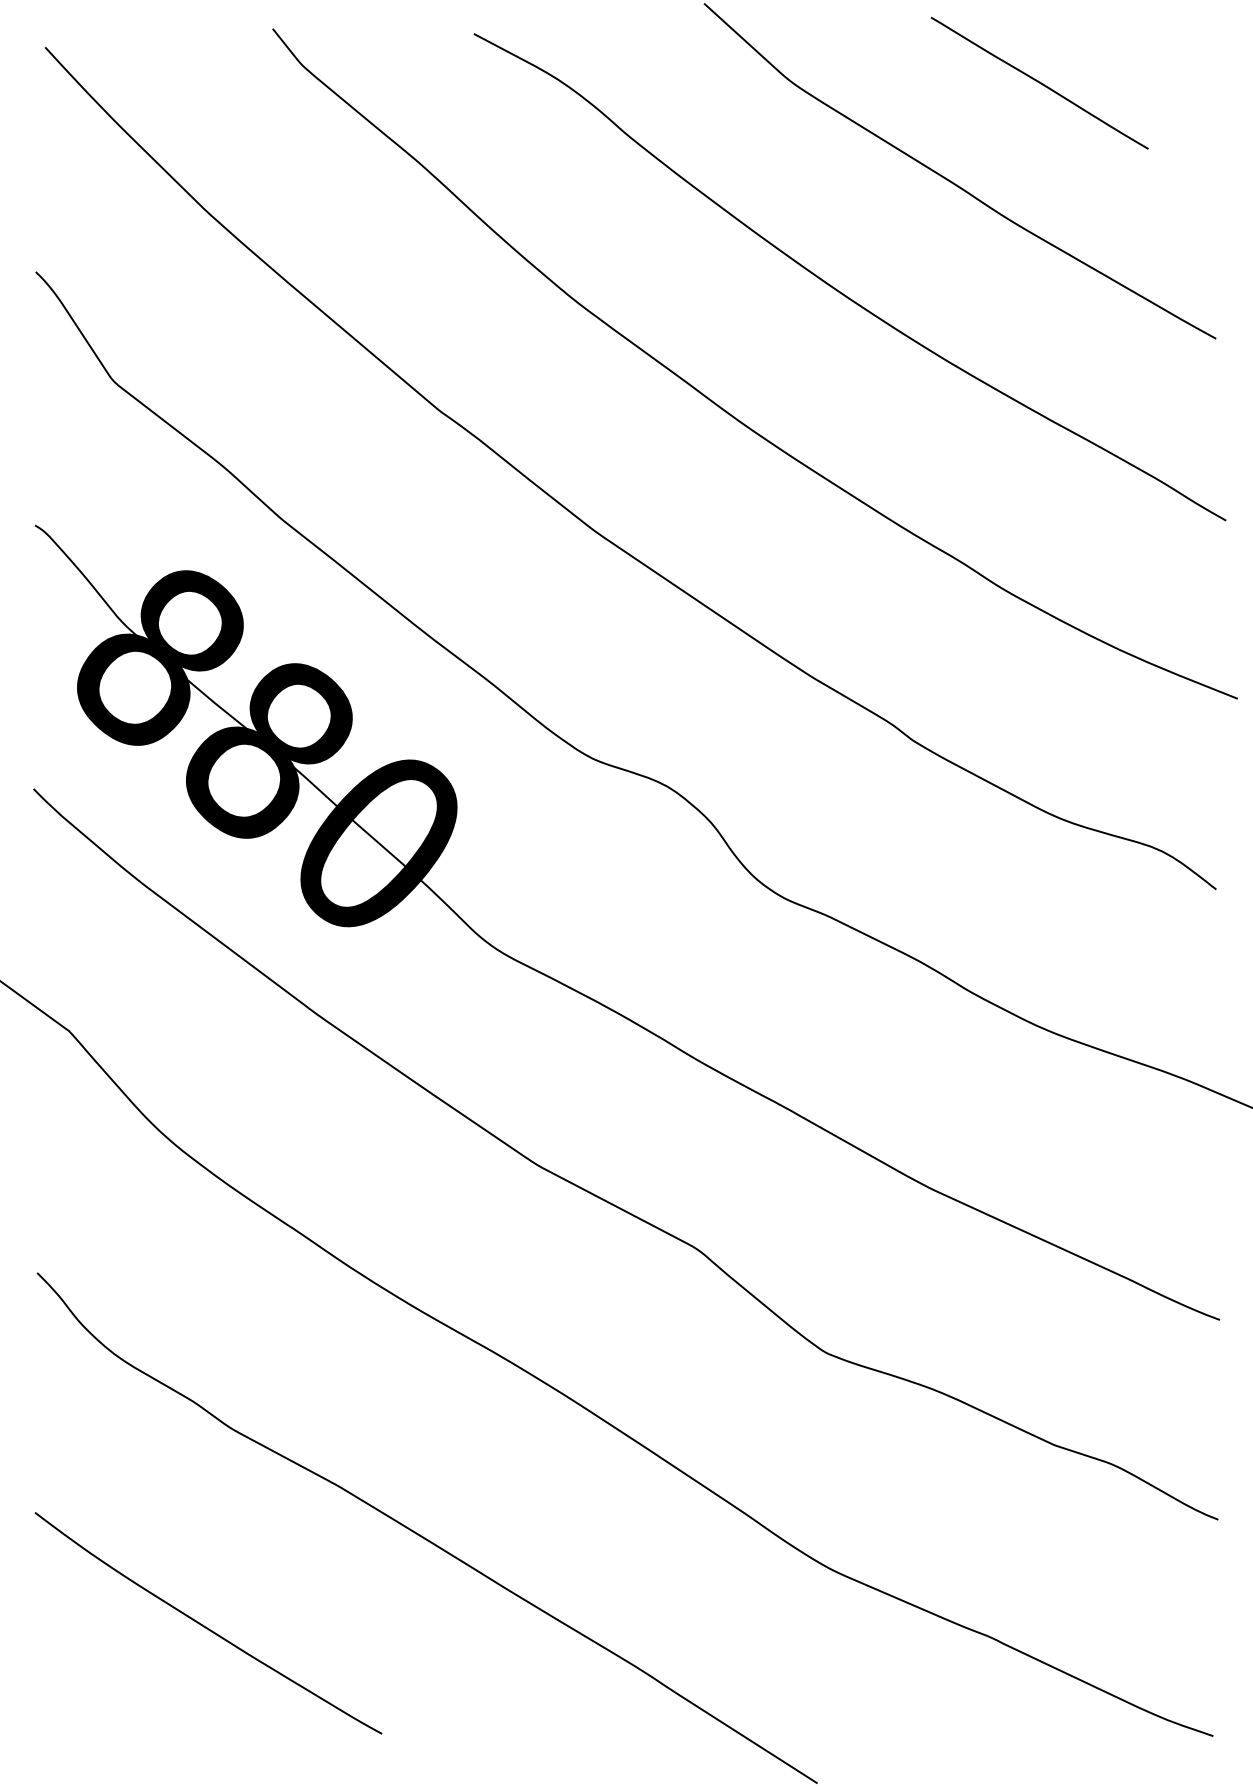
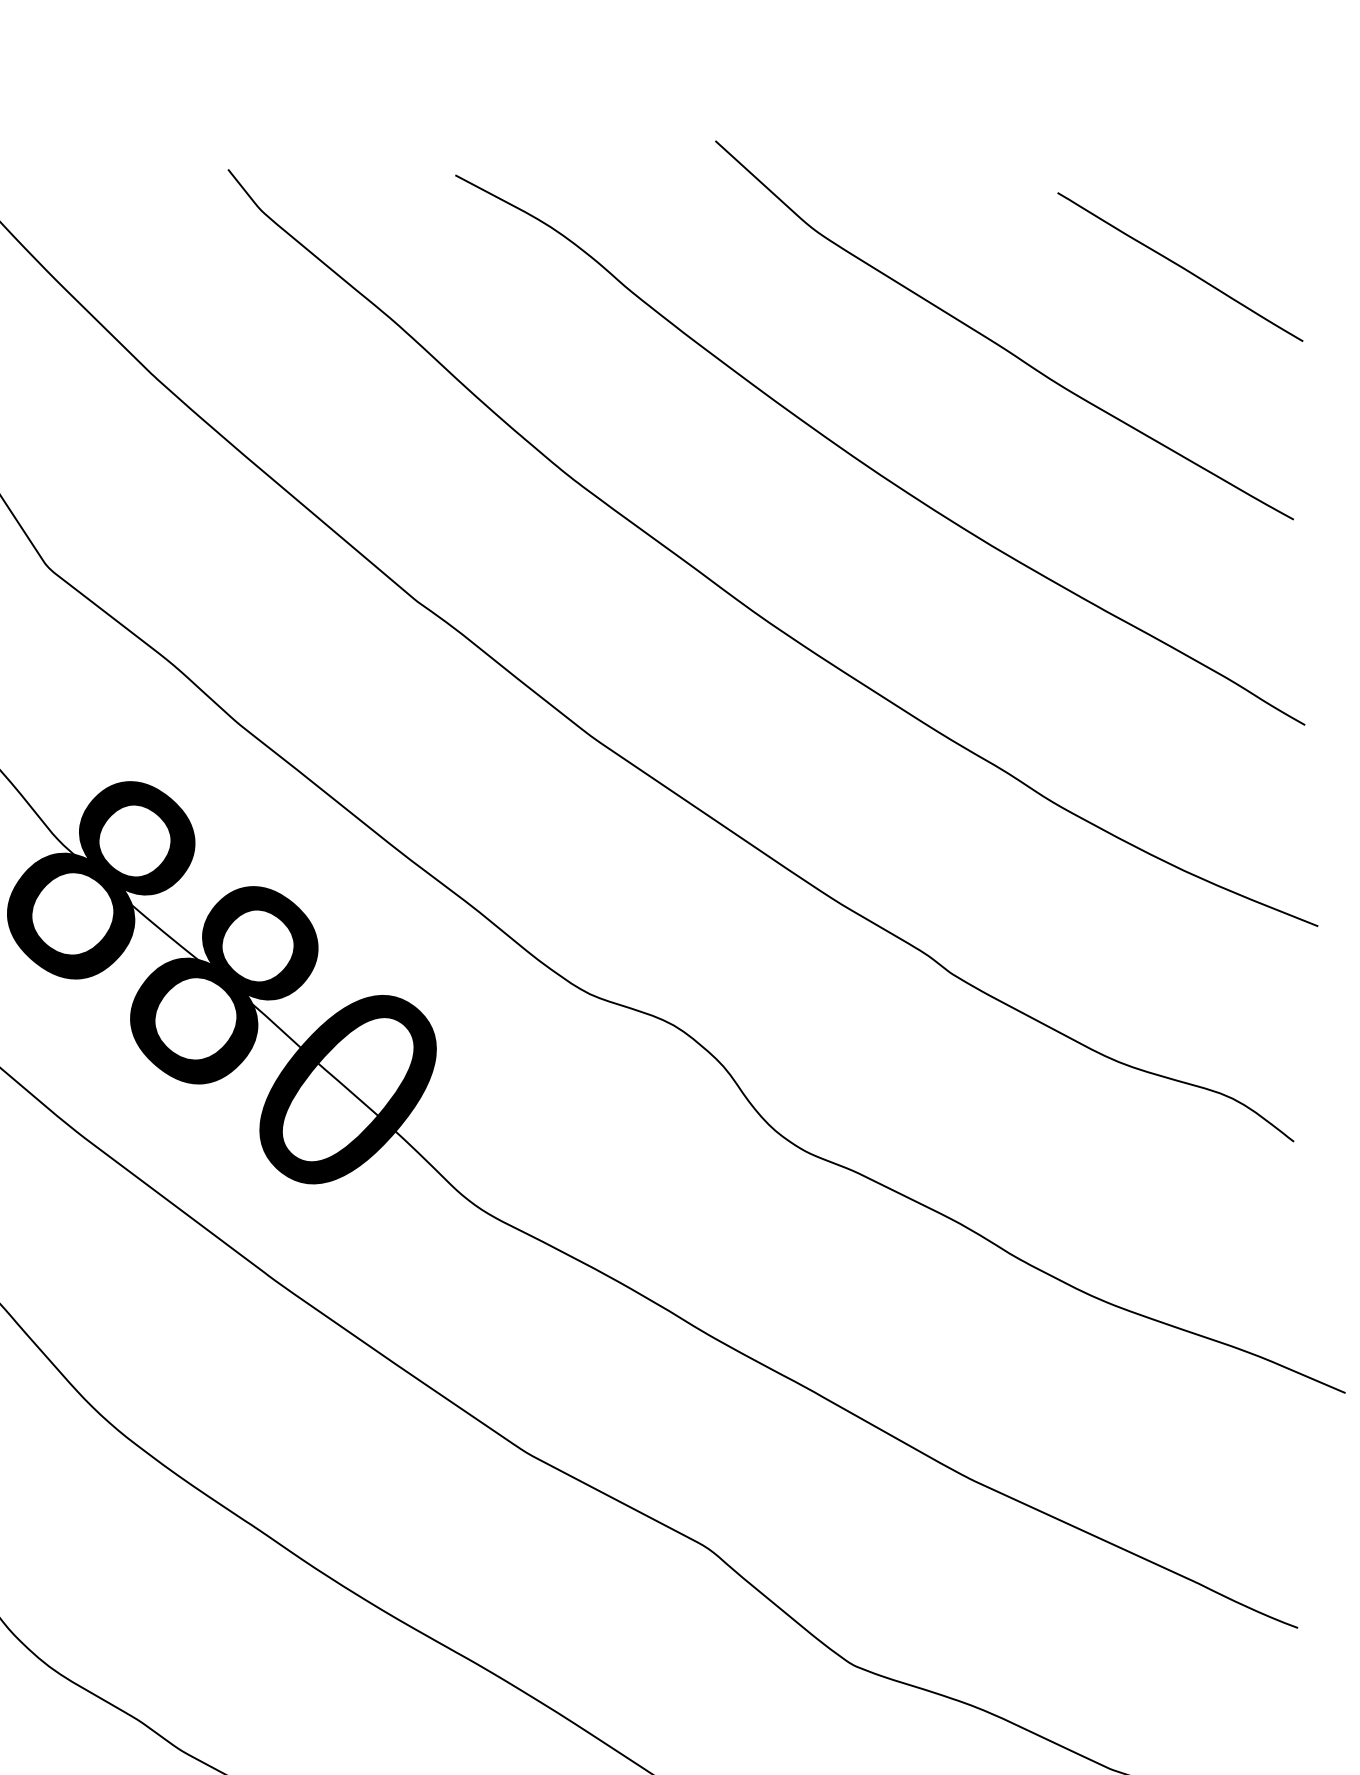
line: (1039, 82) -> (1180, 266), moved

